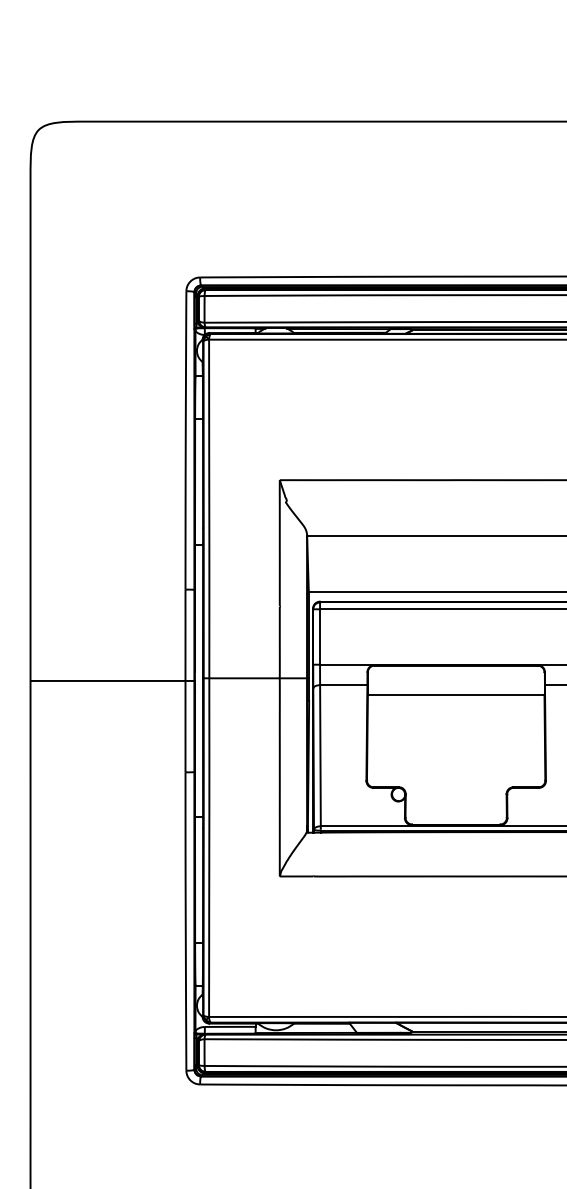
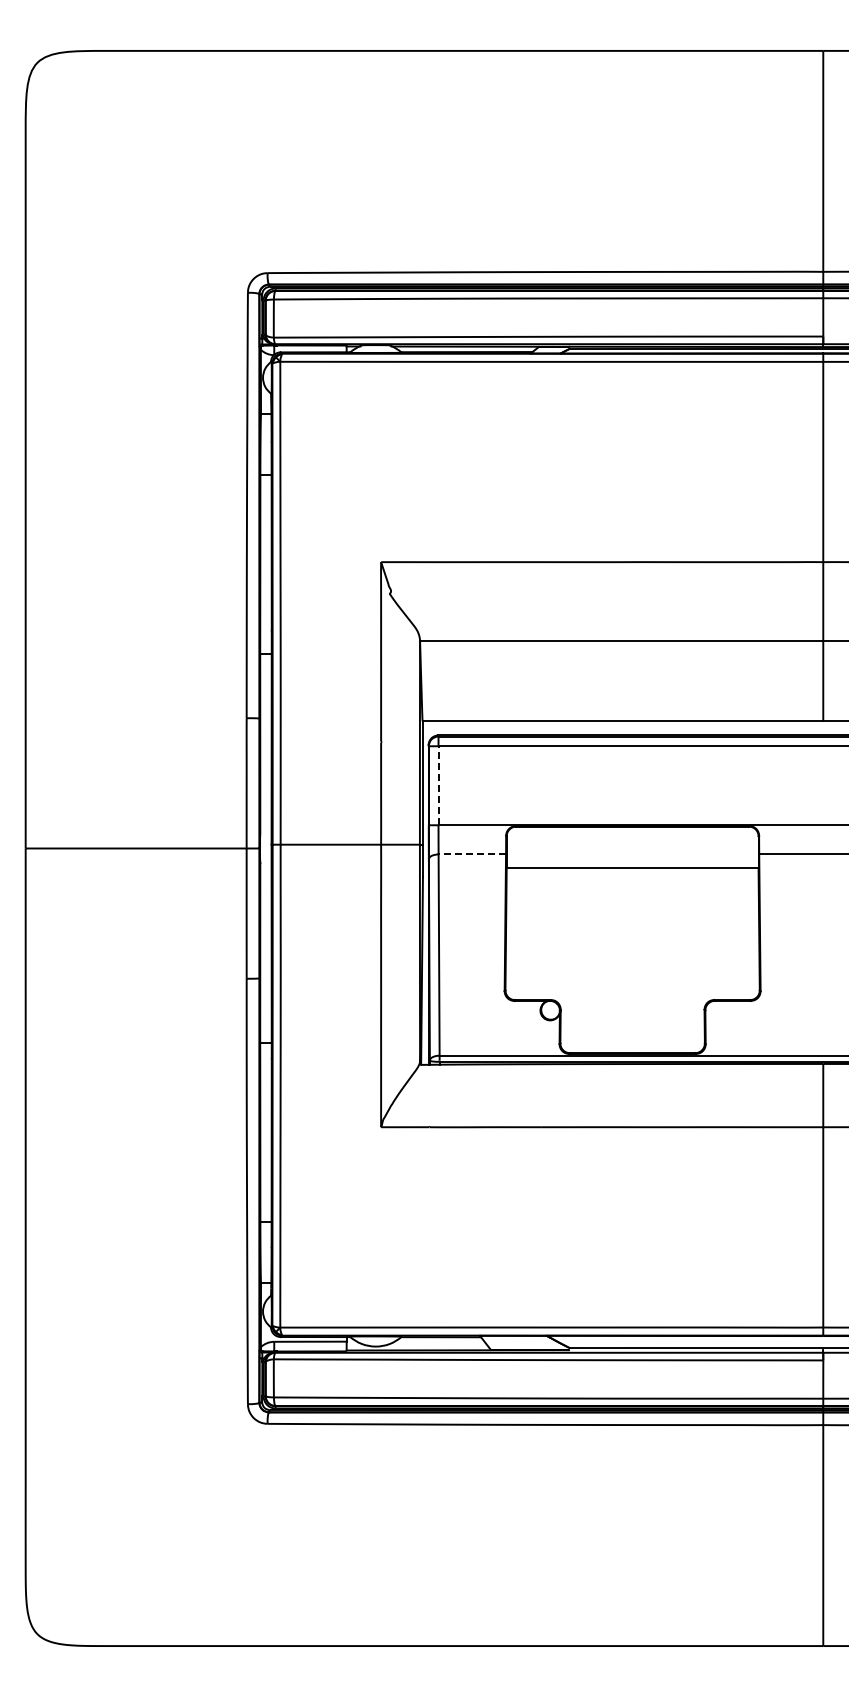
line: (320, 636) -> (438, 785), solid -> dashed
line: (343, 685) -> (472, 854), solid -> dashed

